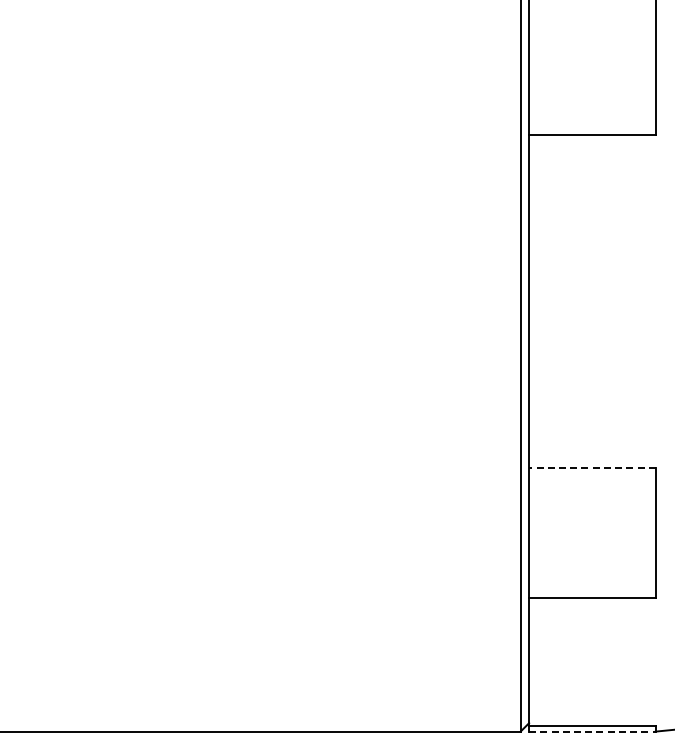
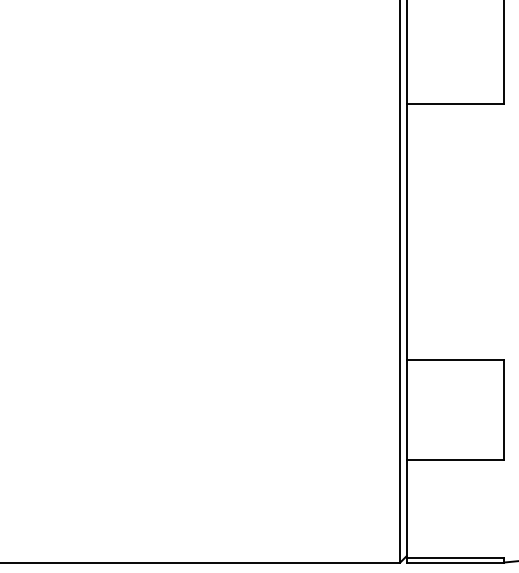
line: (591, 468) -> (454, 360), dashed -> solid
line: (592, 731) -> (455, 562), dashed -> solid

